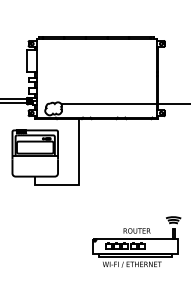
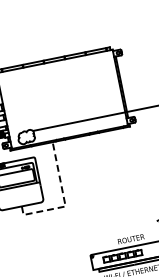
line: (78, 179) -> (64, 200), solid -> dashed

